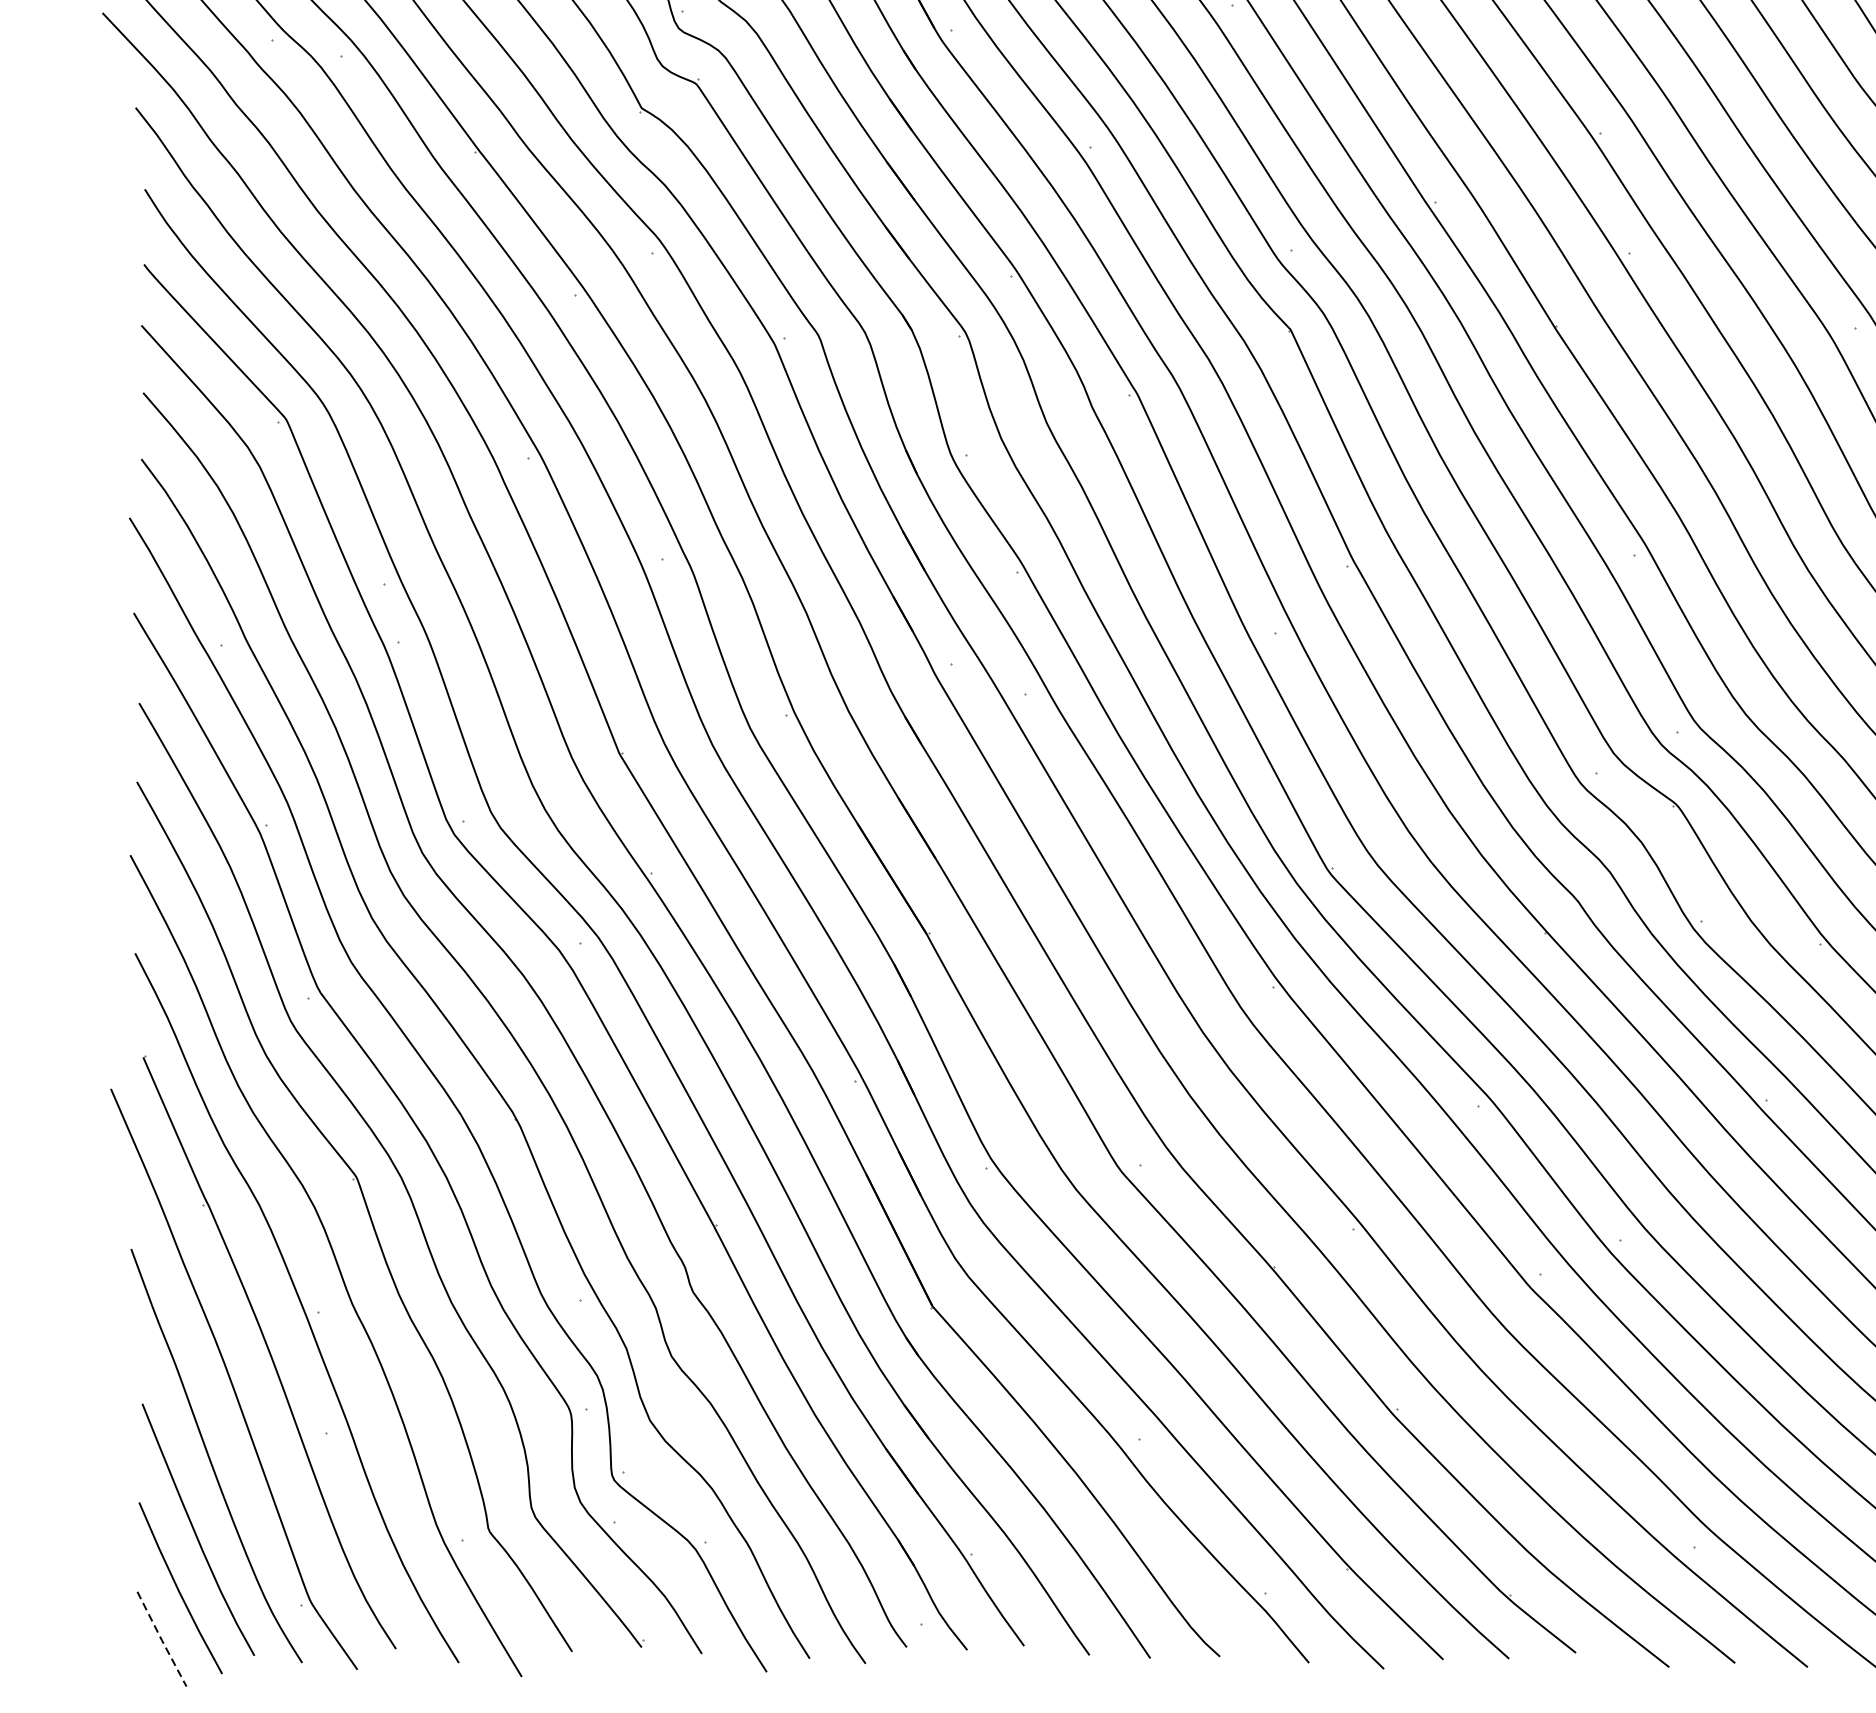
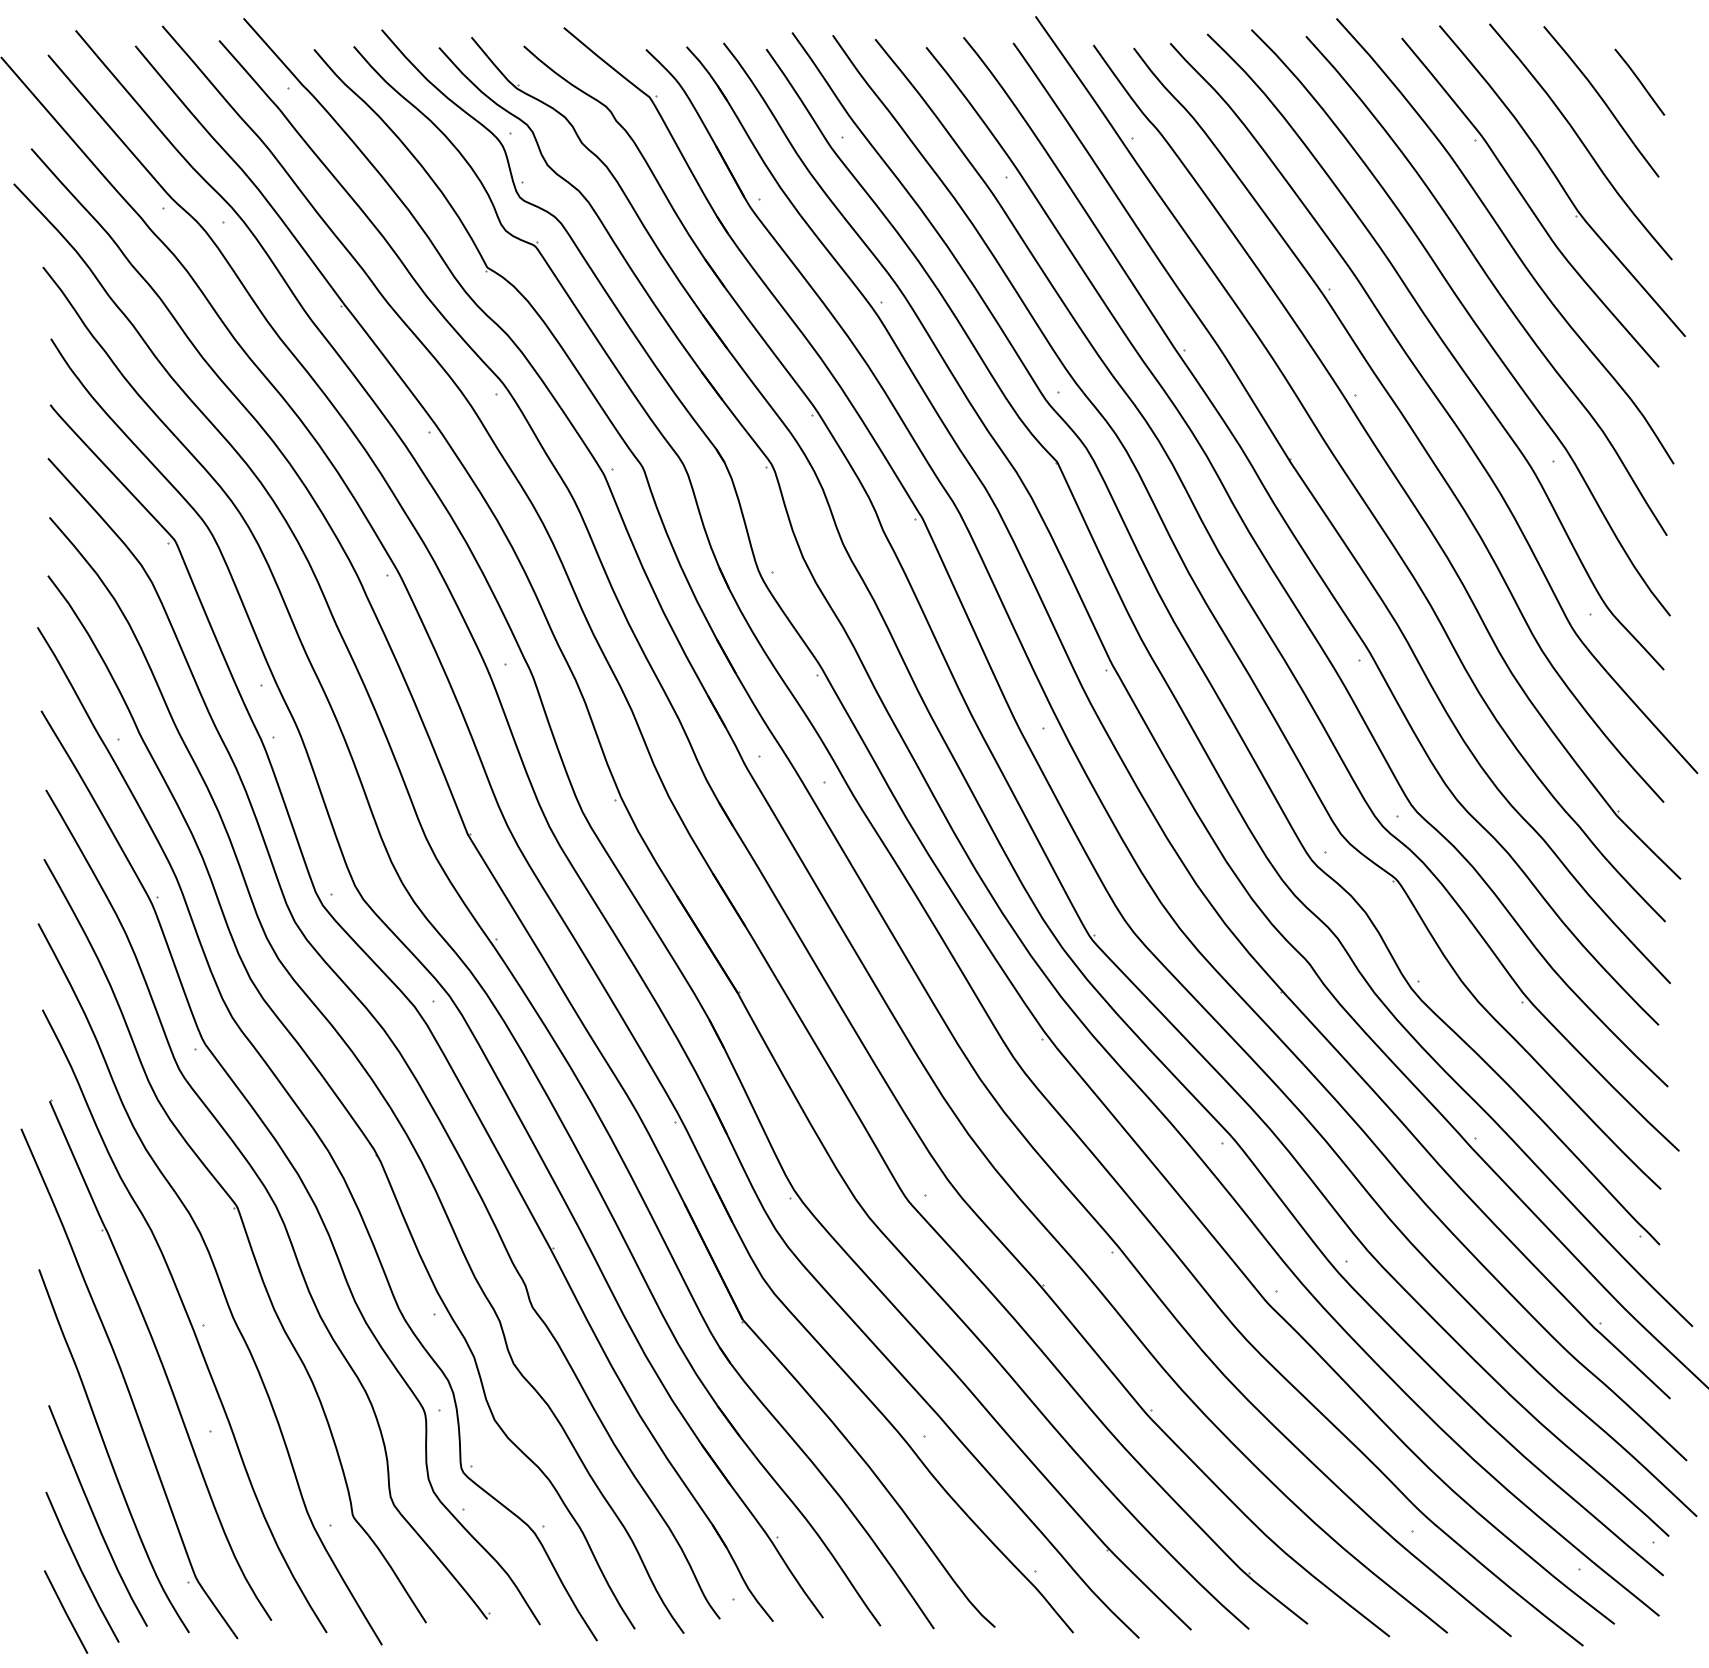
line: (161, 1640) -> (65, 1613), dashed -> solid

